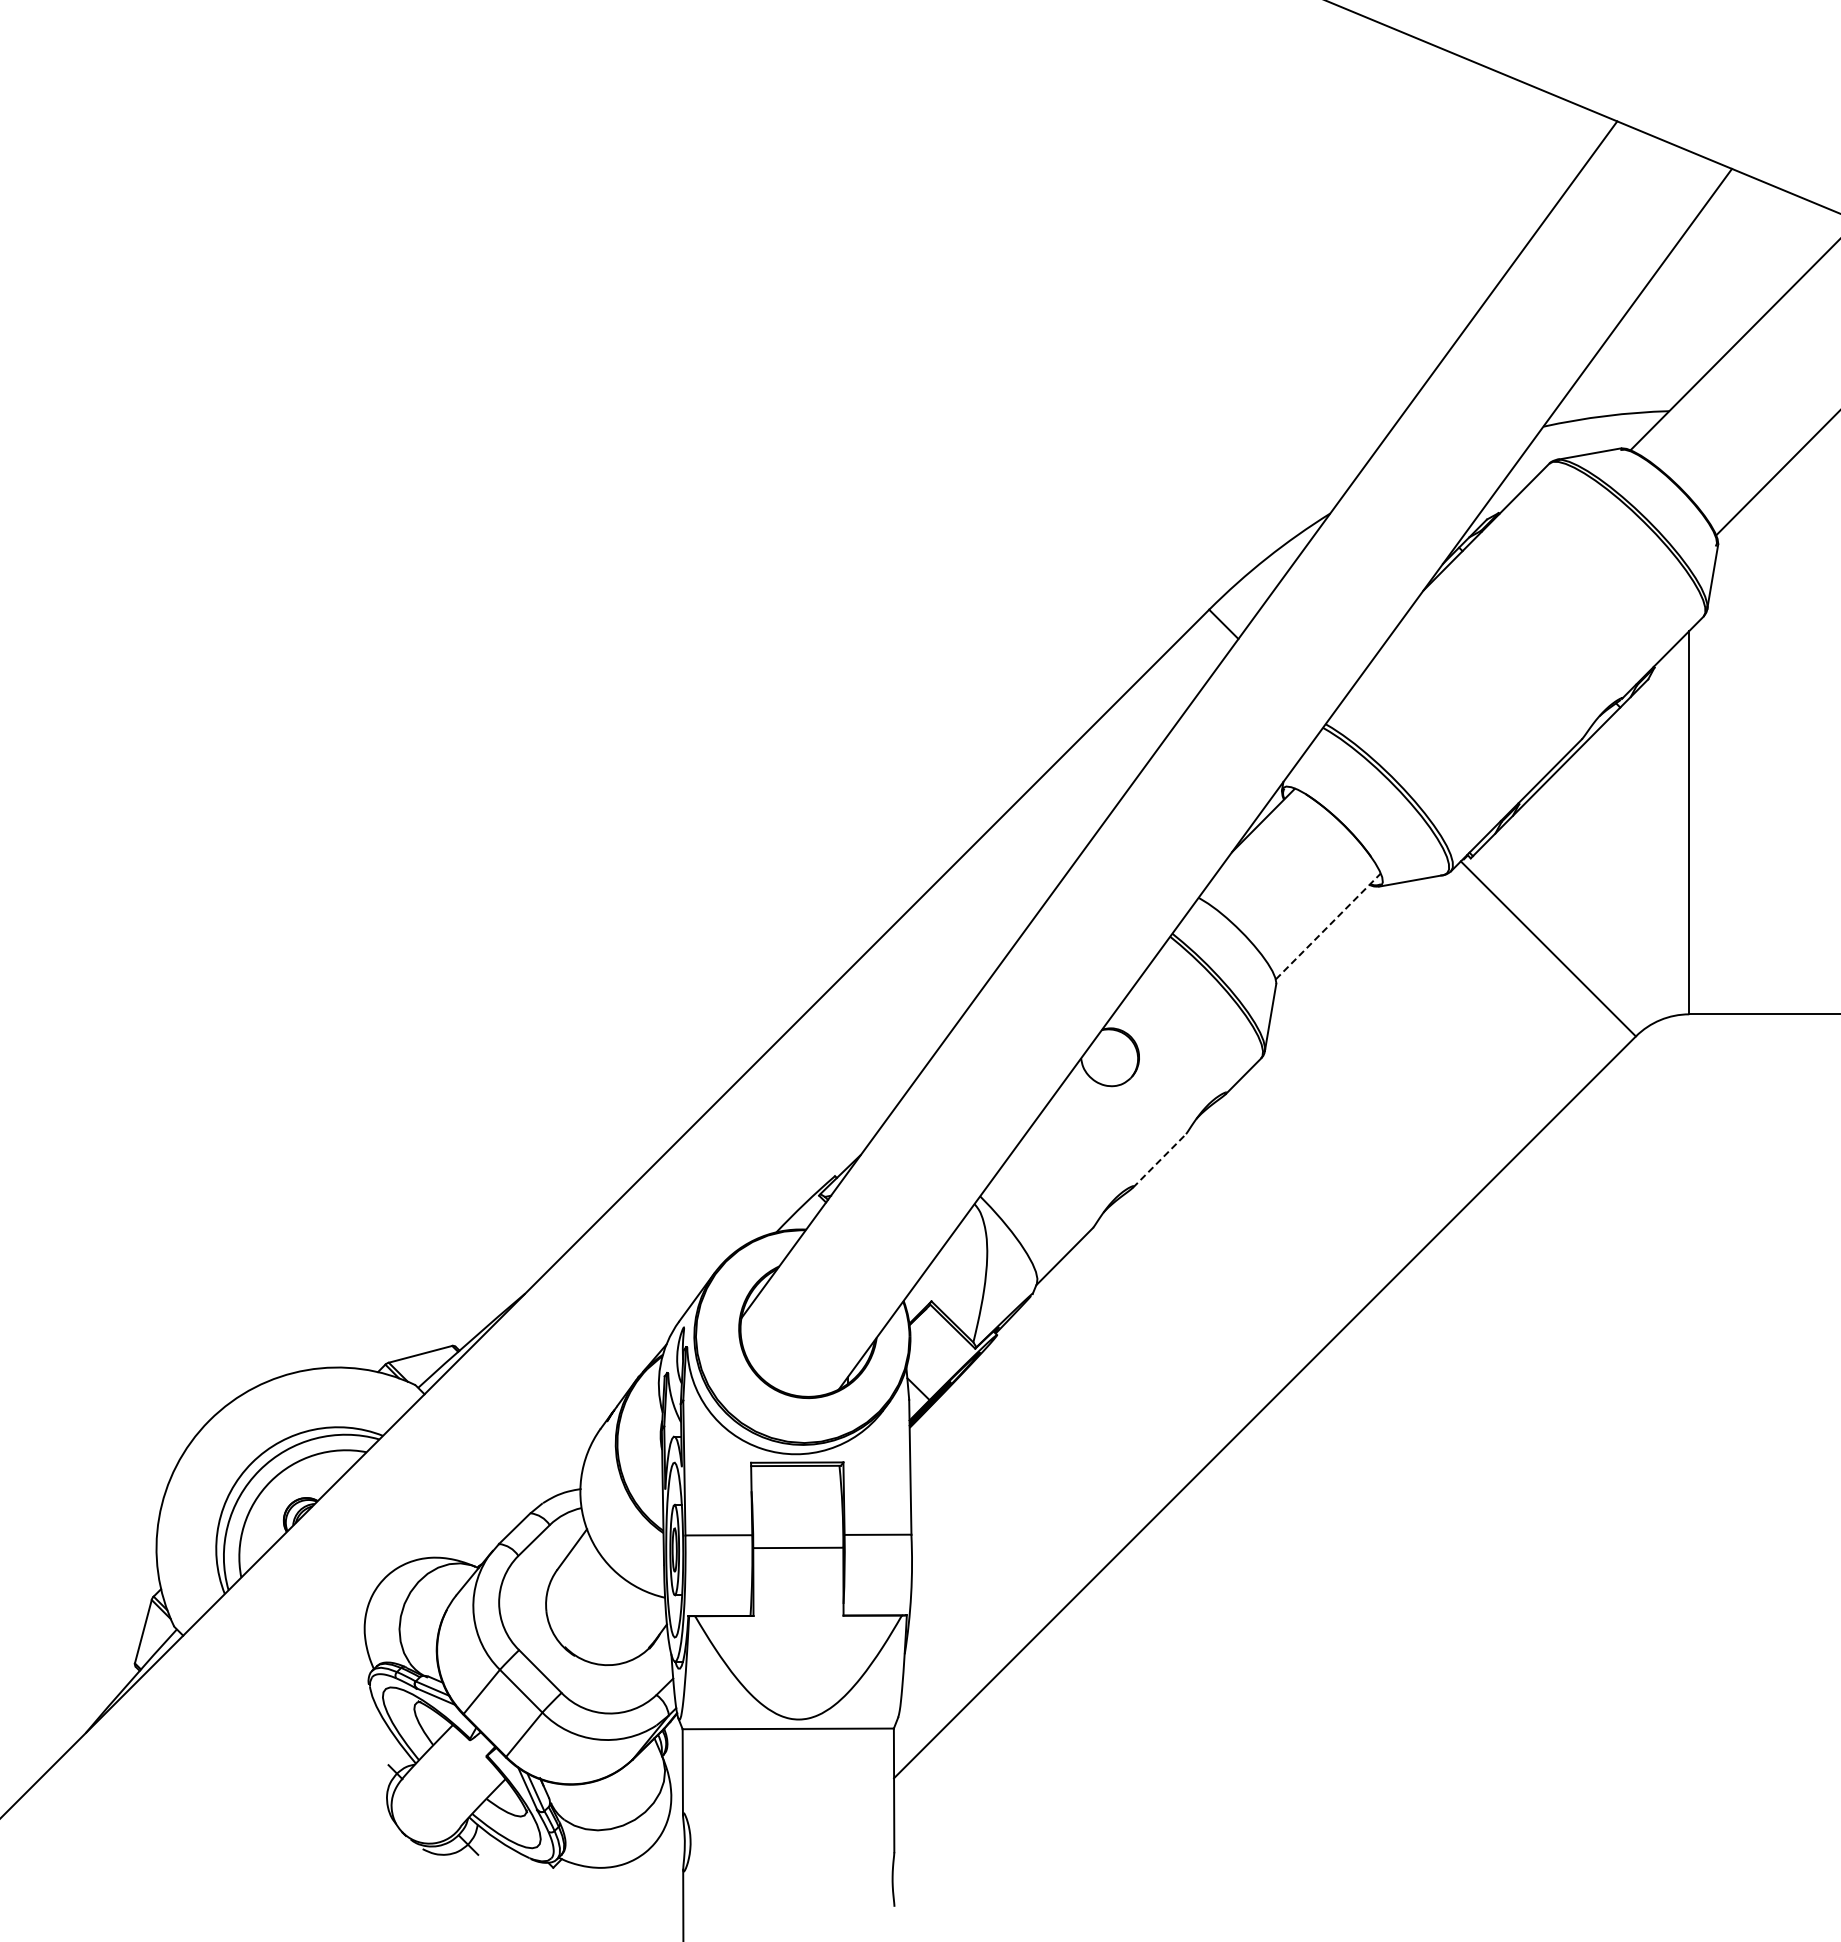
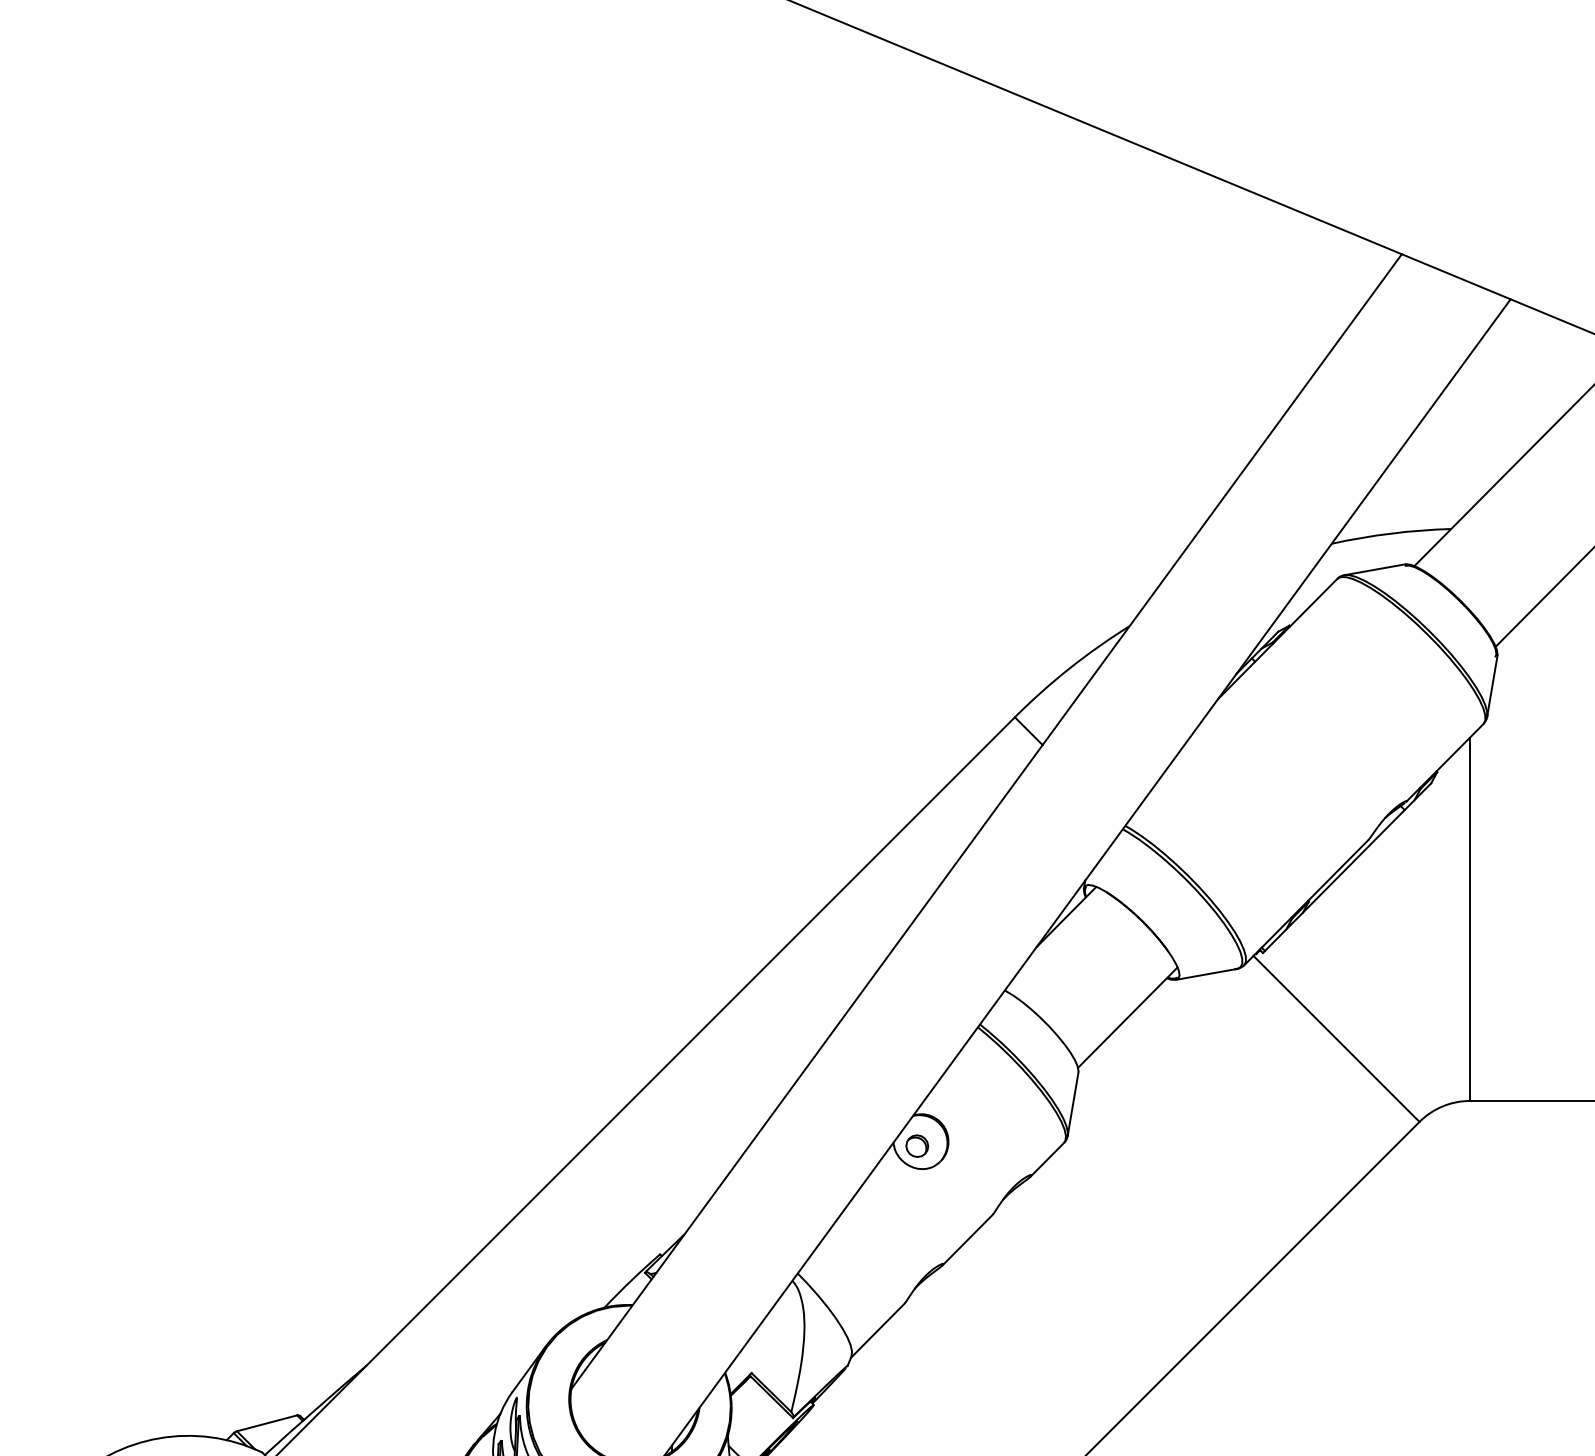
line: (1328, 926) -> (1128, 1017), dashed -> solid
part: (1105, 1061) -> (916, 1145), added
line: (1159, 1161) -> (967, 1240), dashed -> solid

